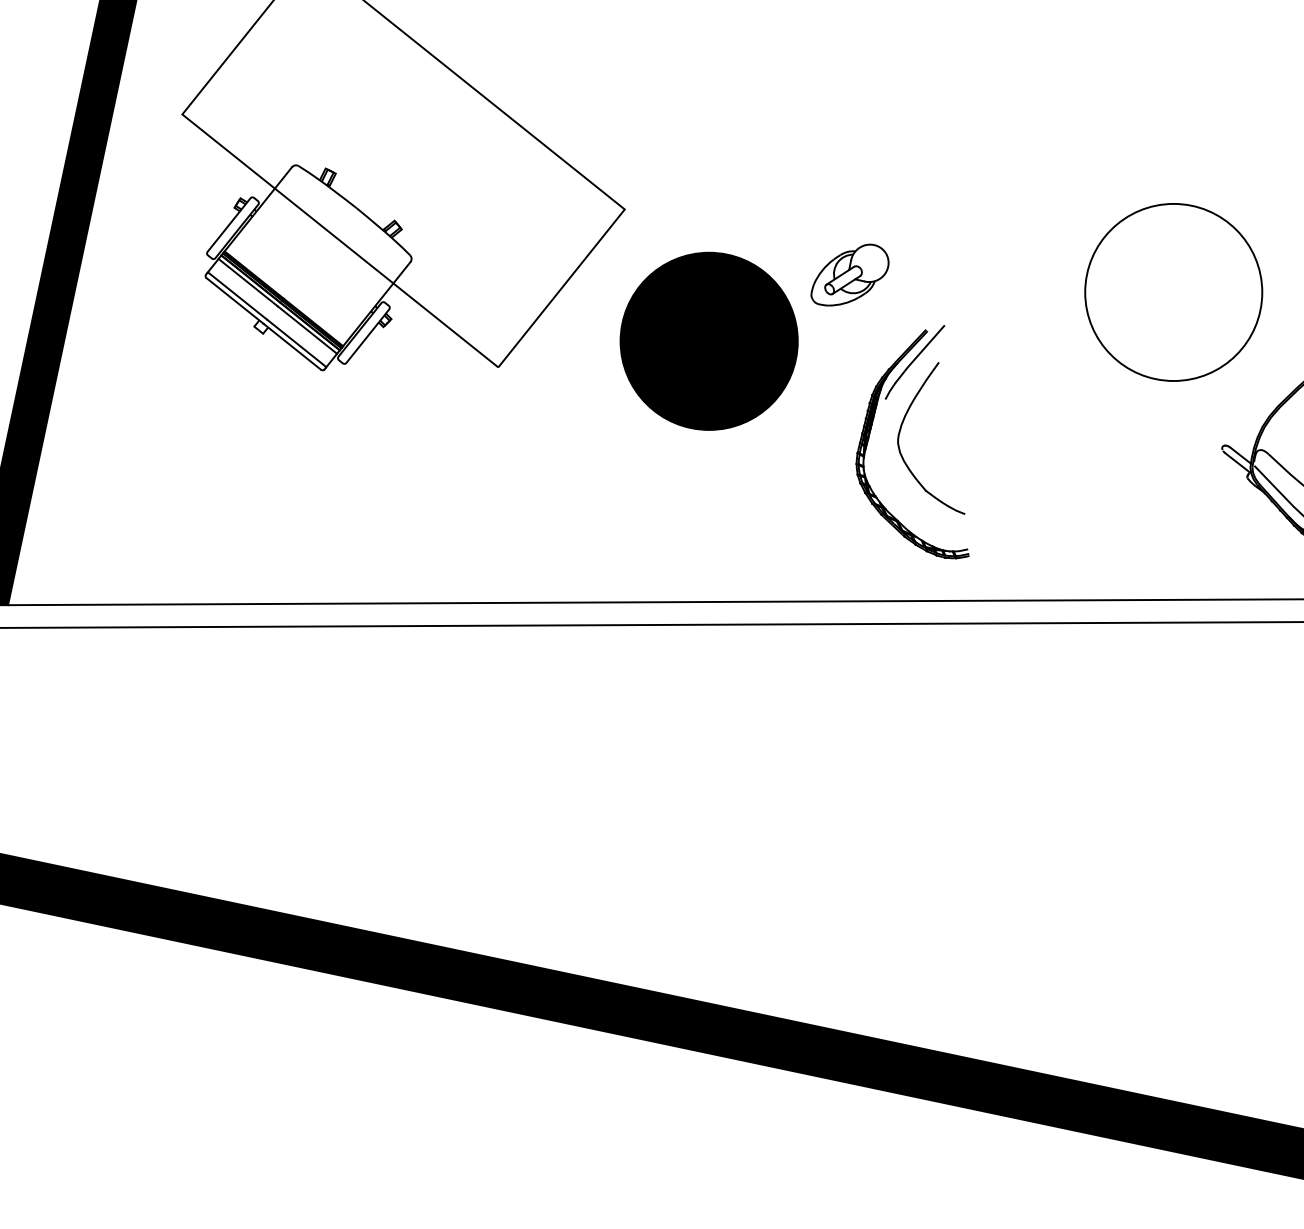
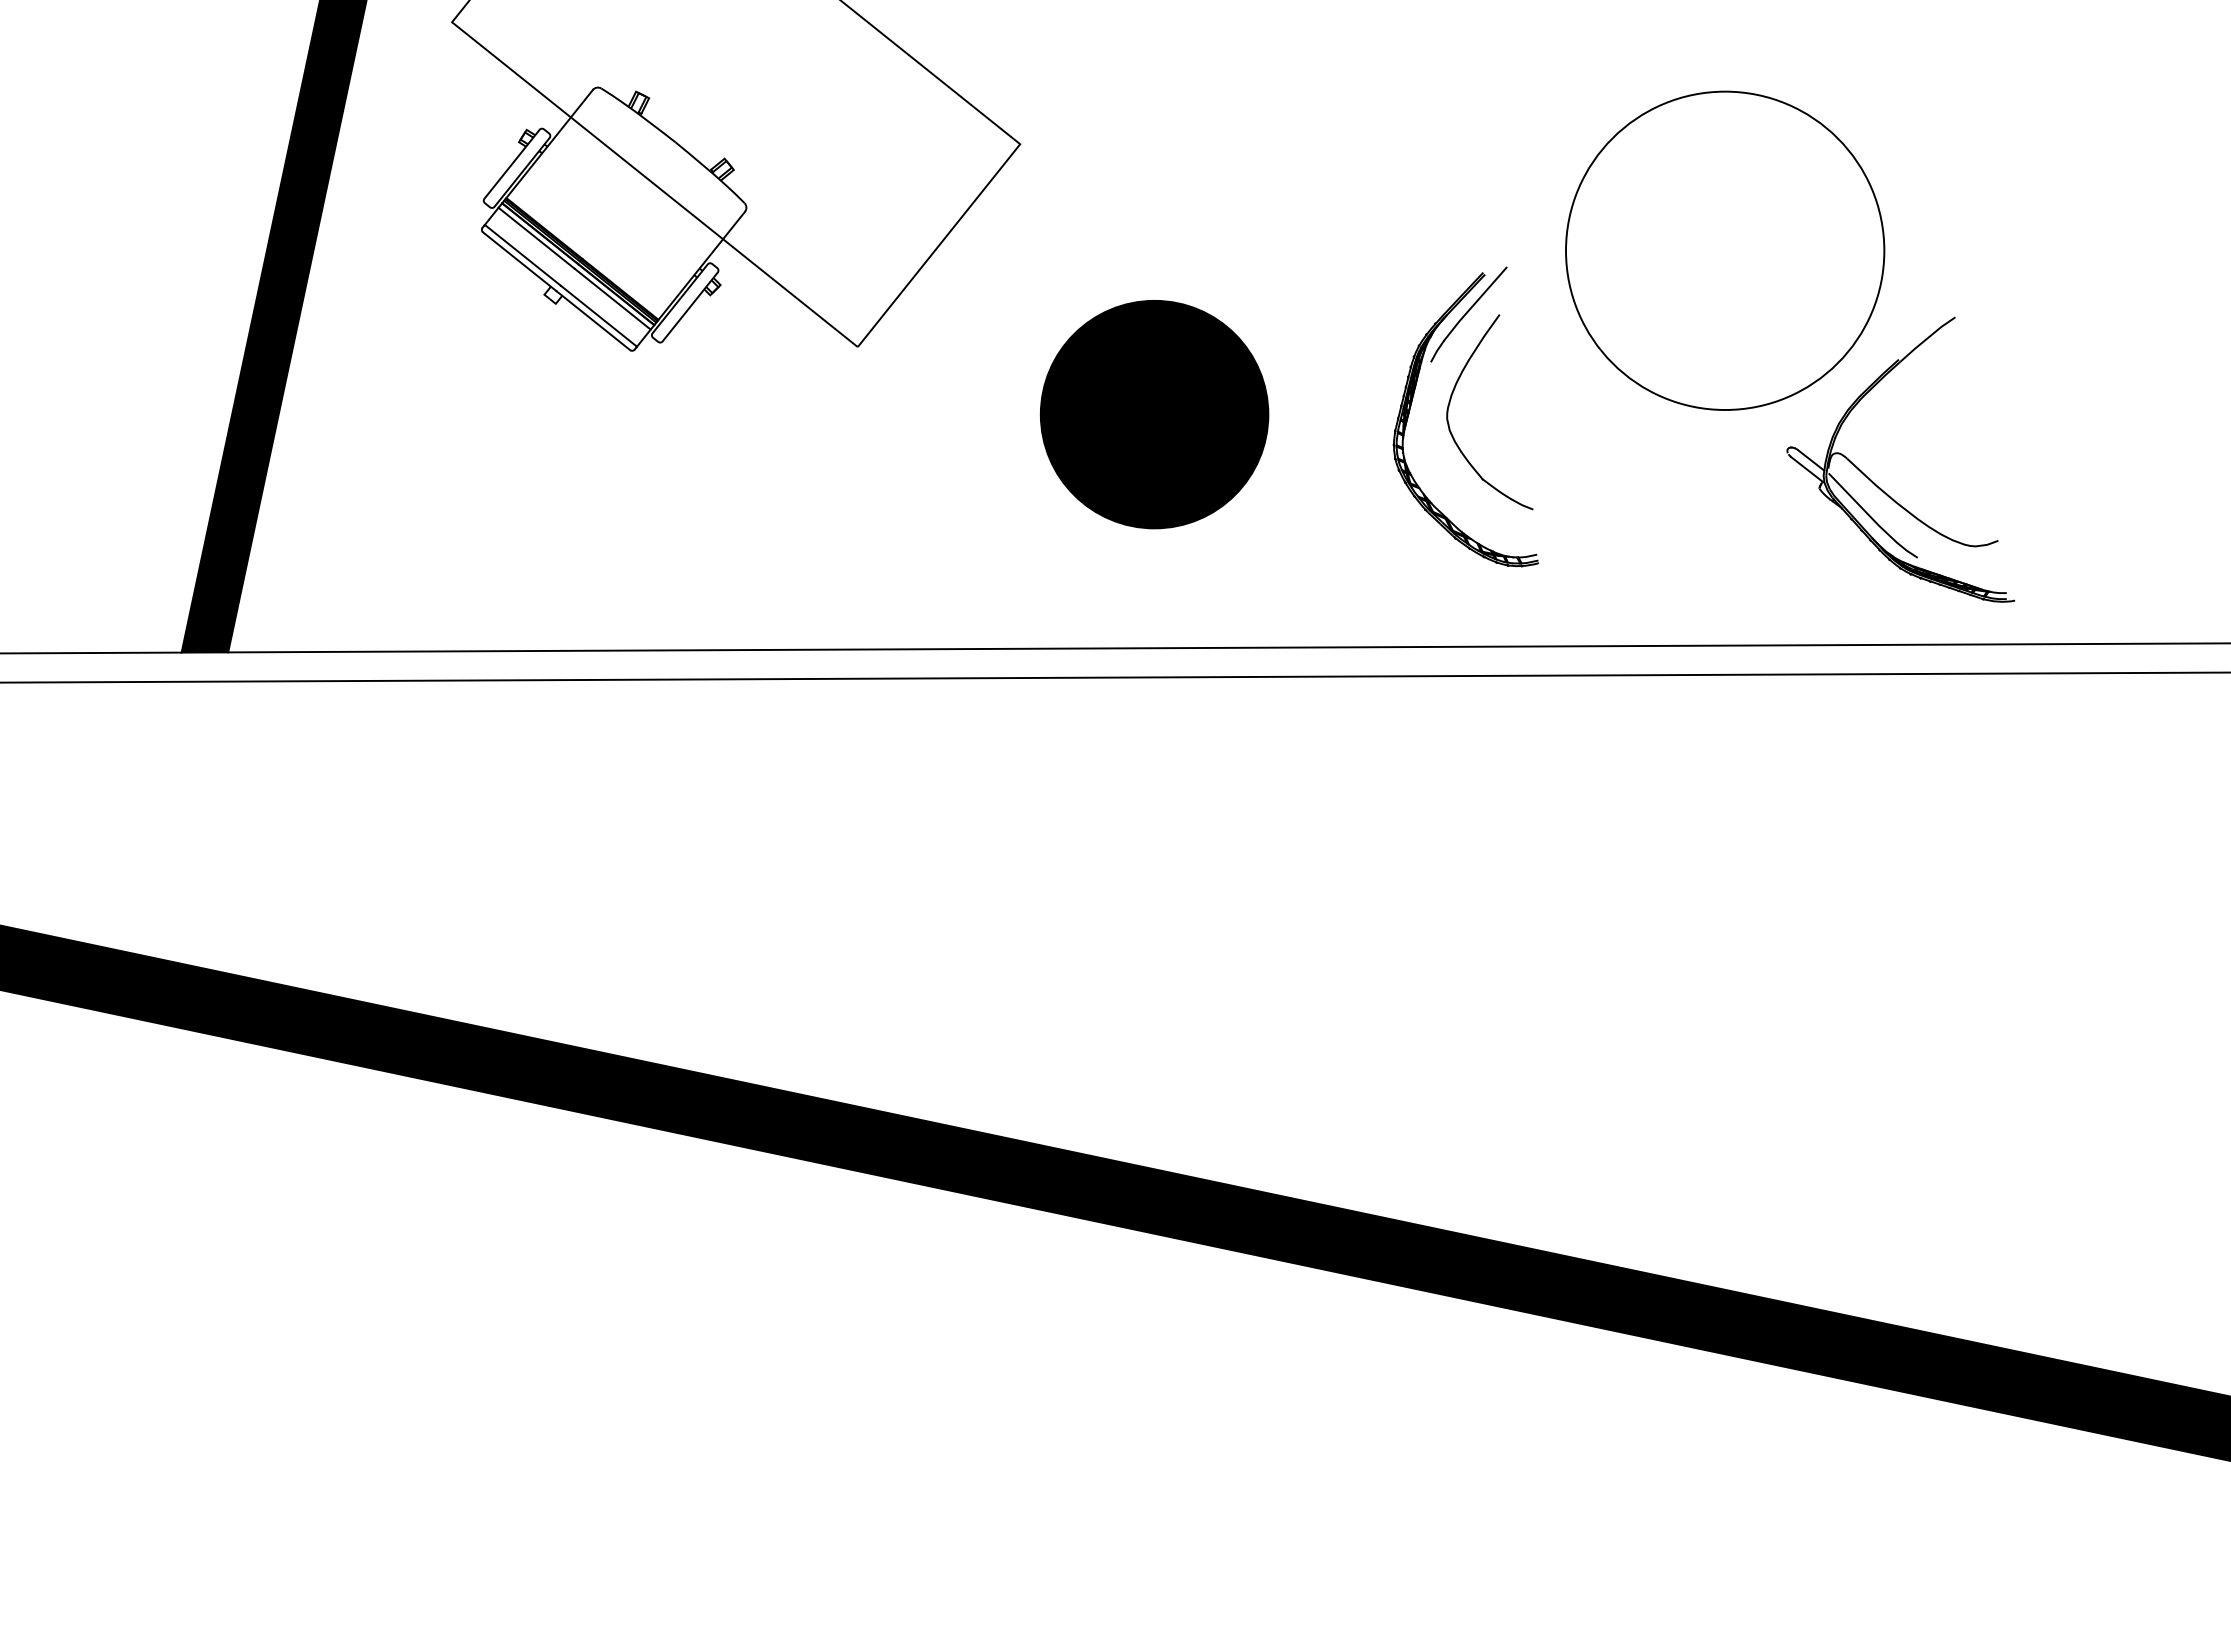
part: (850, 275) -> (1309, 228), removed
circle: (1173, 292) -> (1724, 250), size x1.4
part: (709, 341) -> (1154, 414), moved
part: (899, 441) -> (1448, 416), moved

